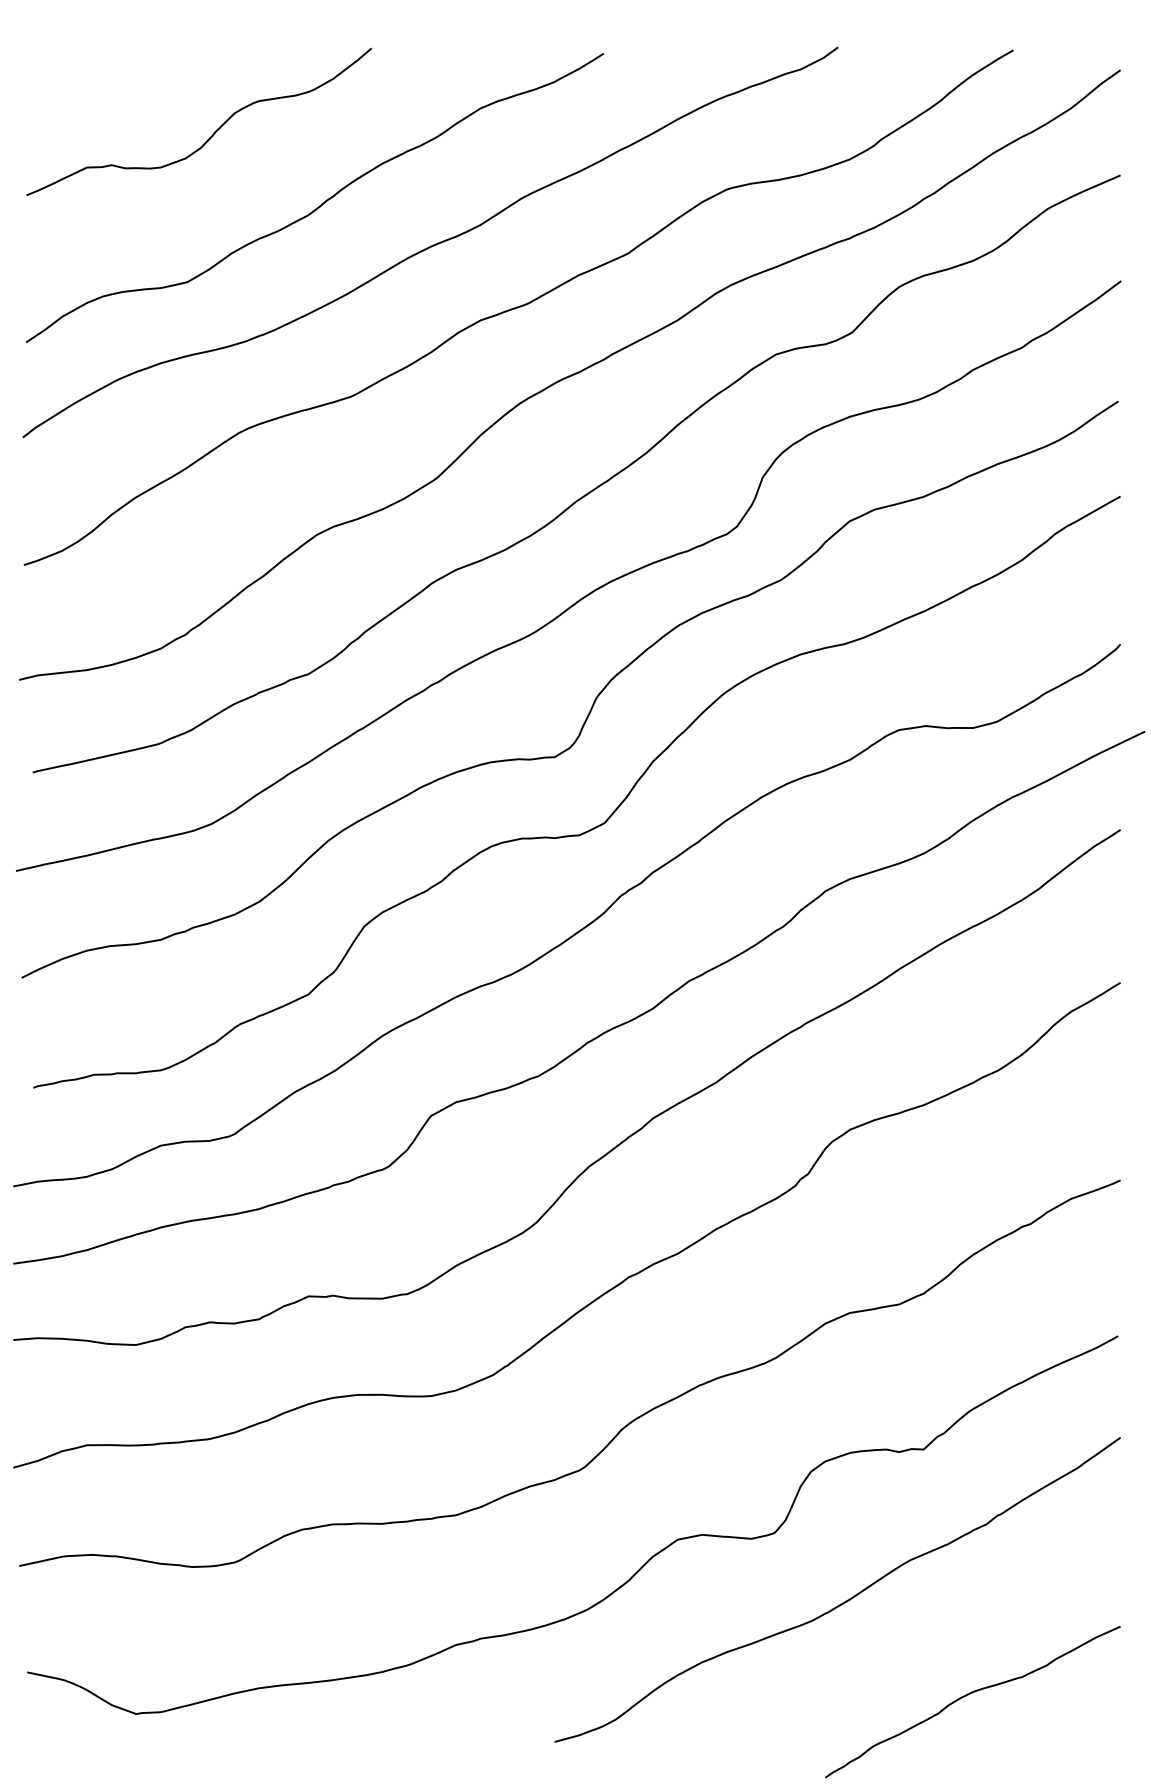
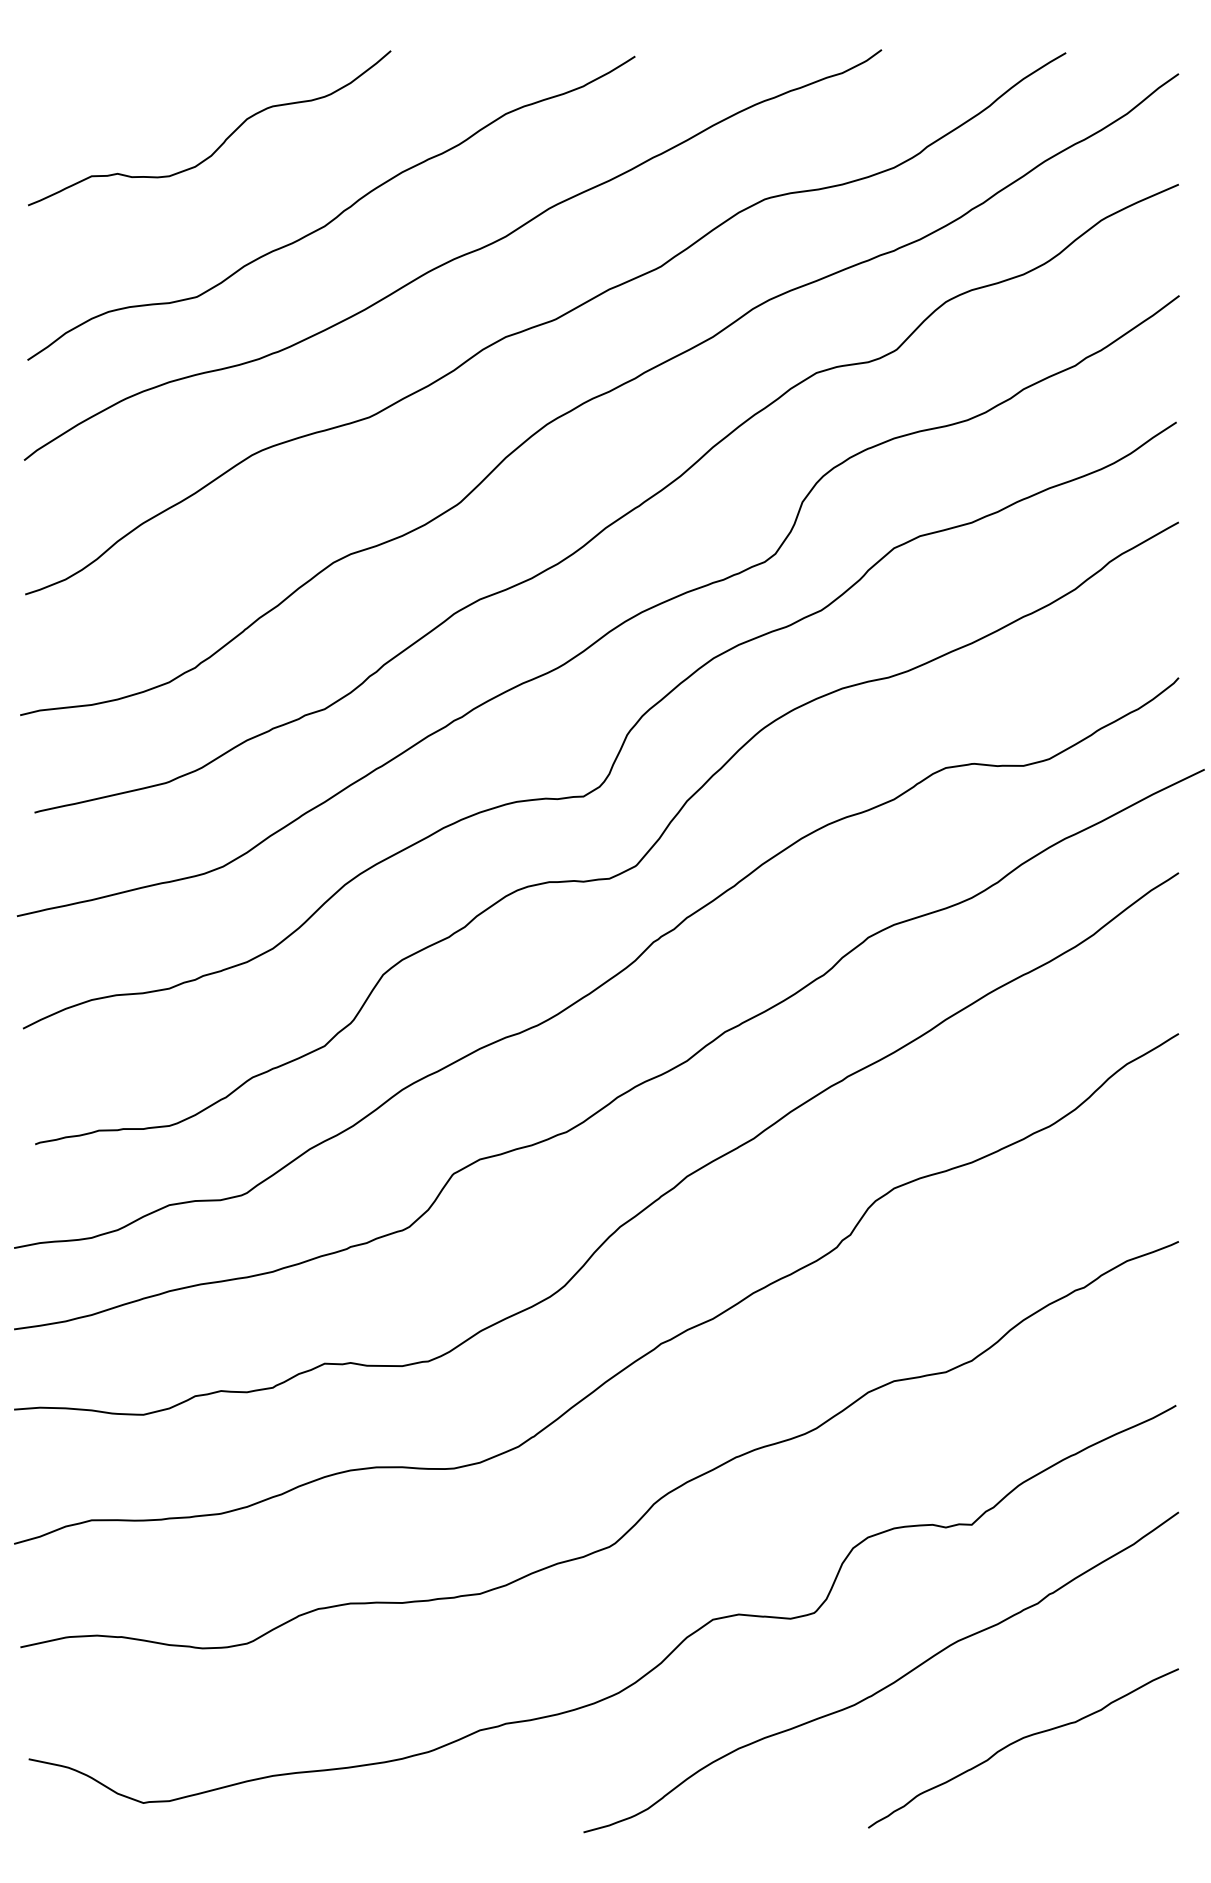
curve: (968, 1695) -> (1018, 1741), moved

